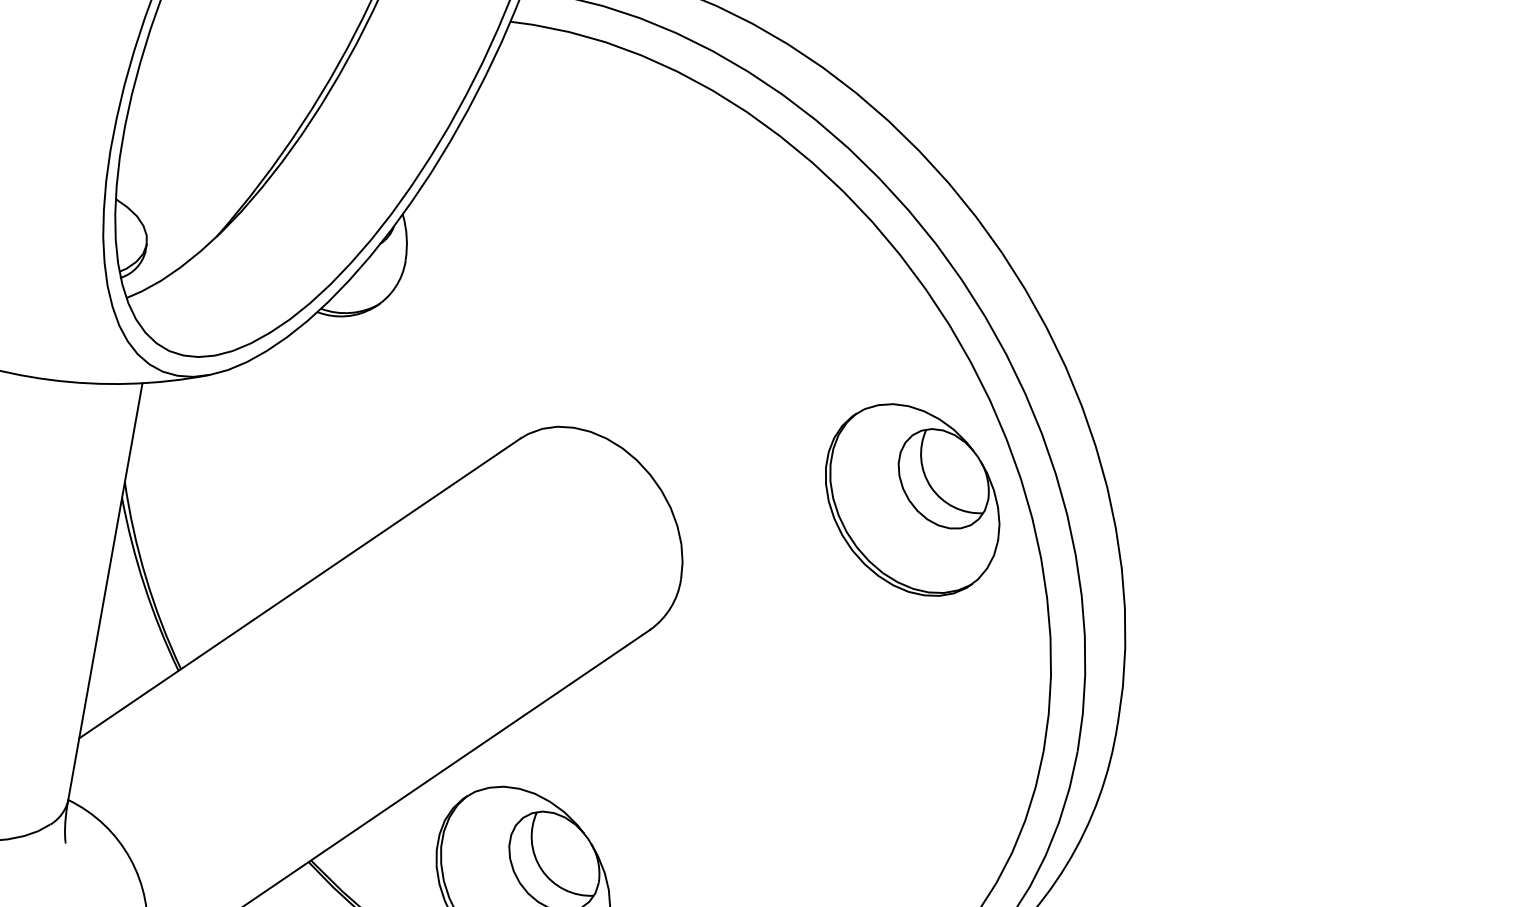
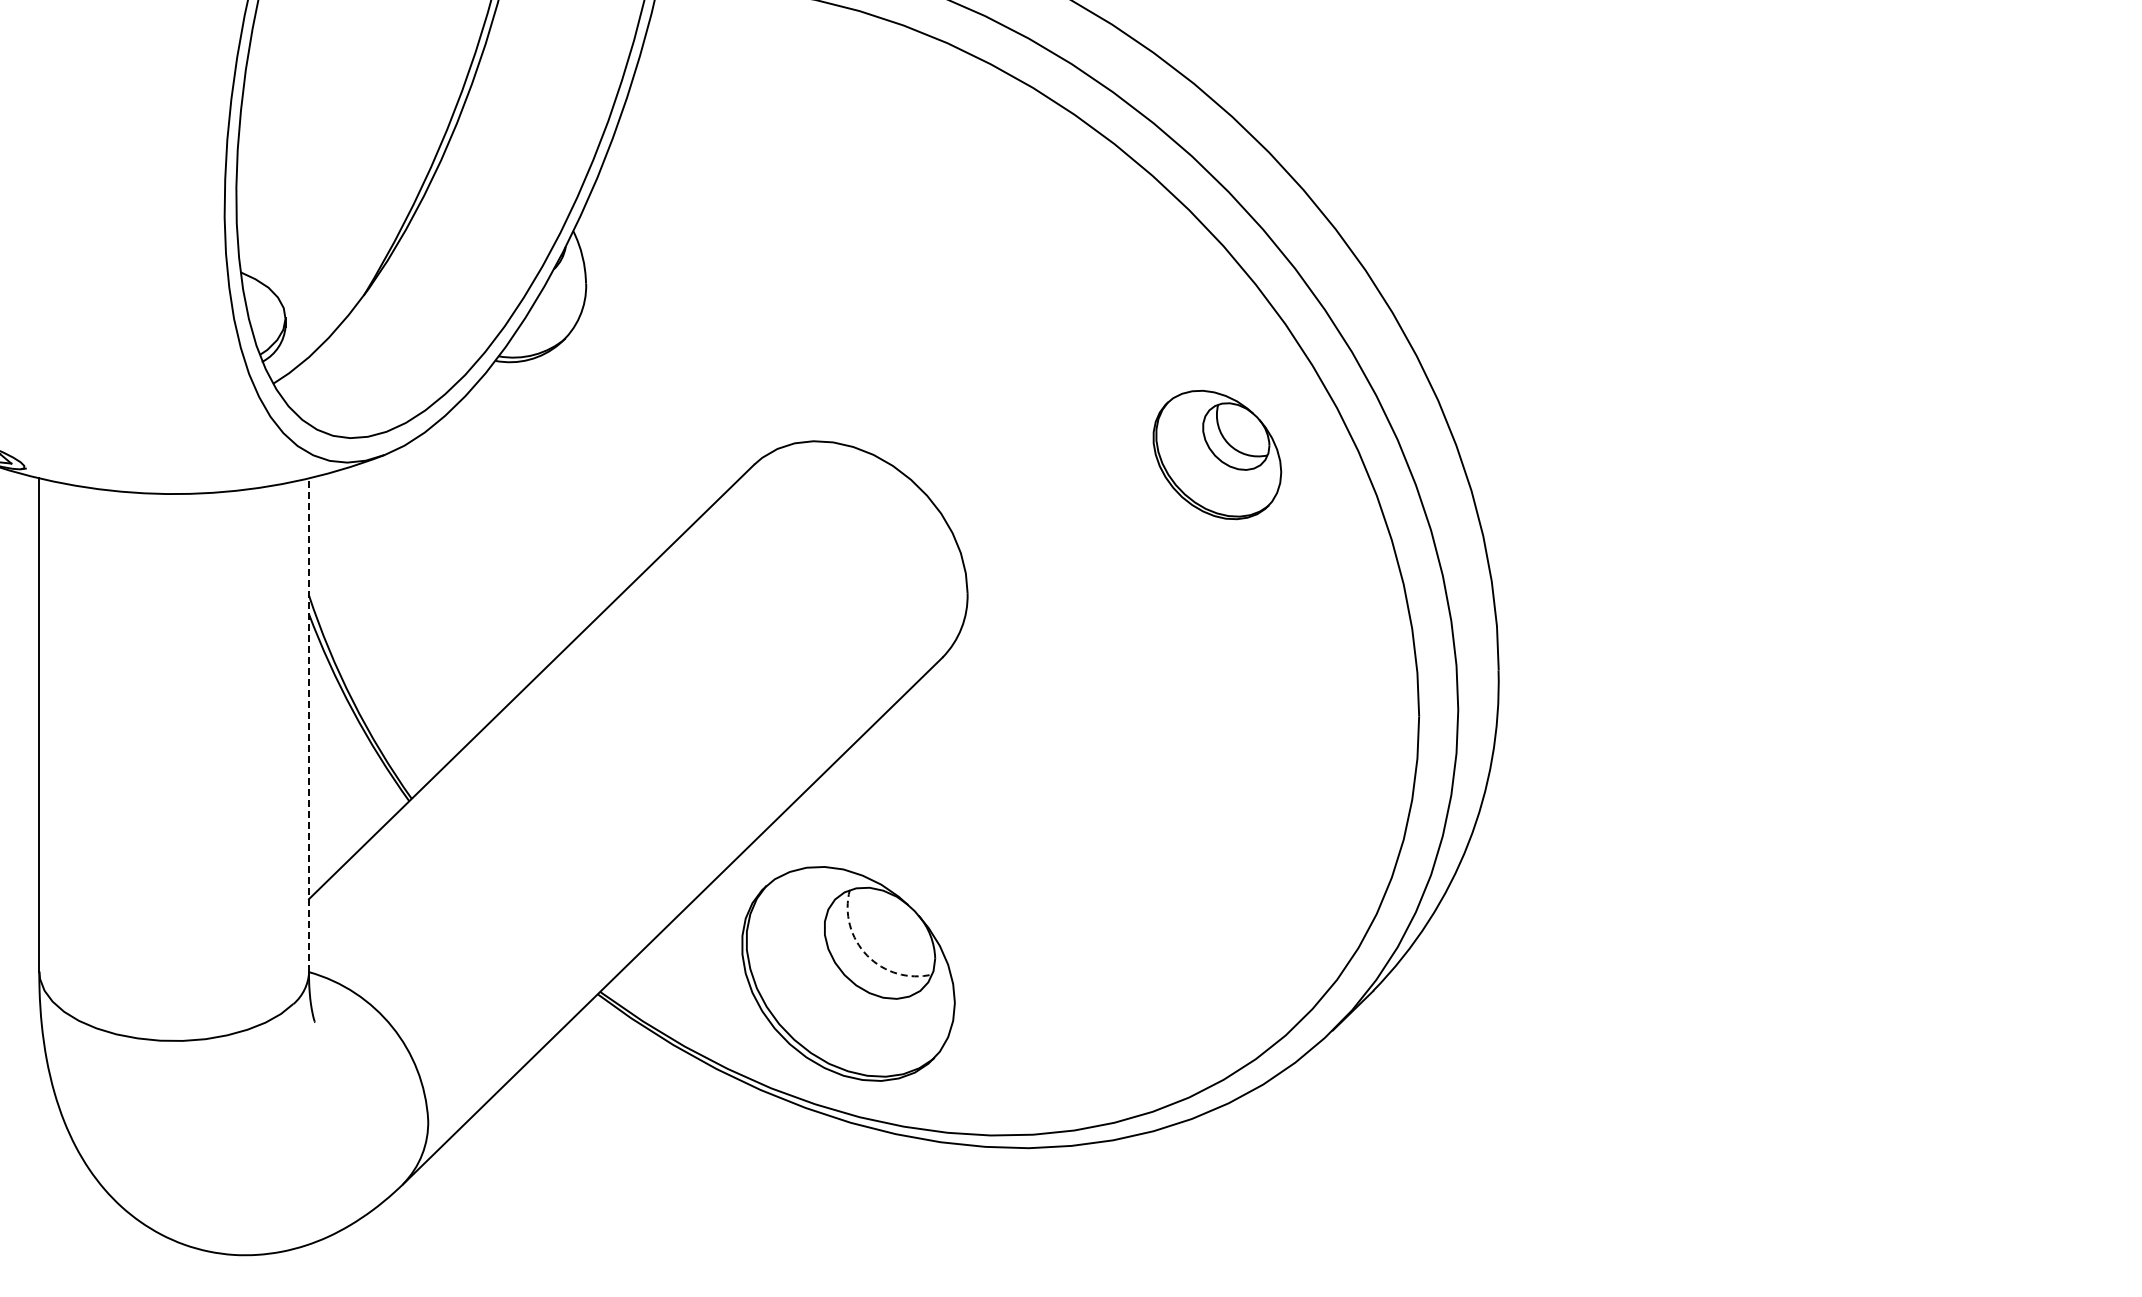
part: (912, 499) -> (1217, 454), size x0.6
line: (105, 591) -> (309, 725), solid -> dashed
arc: (542, 869) -> (867, 955), solid -> dashed

